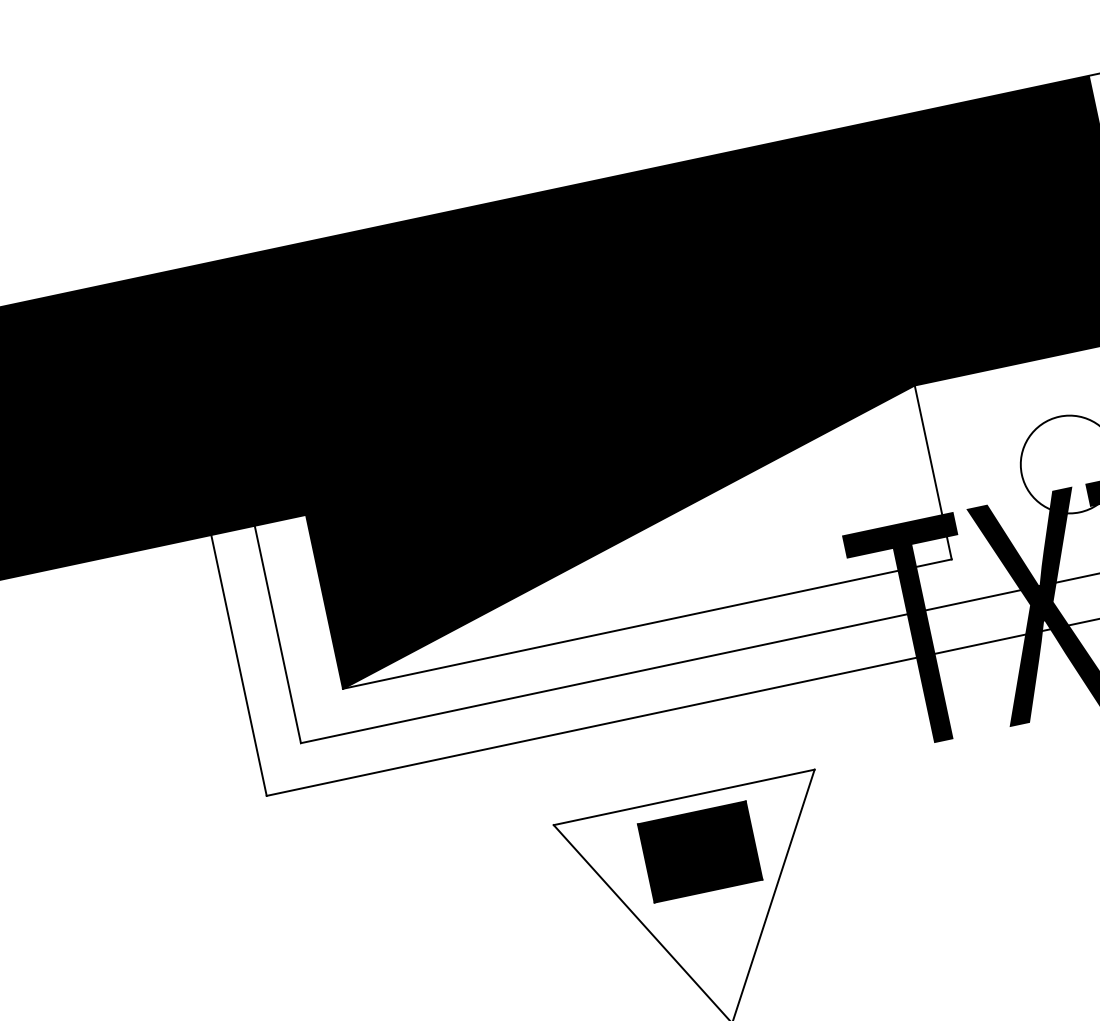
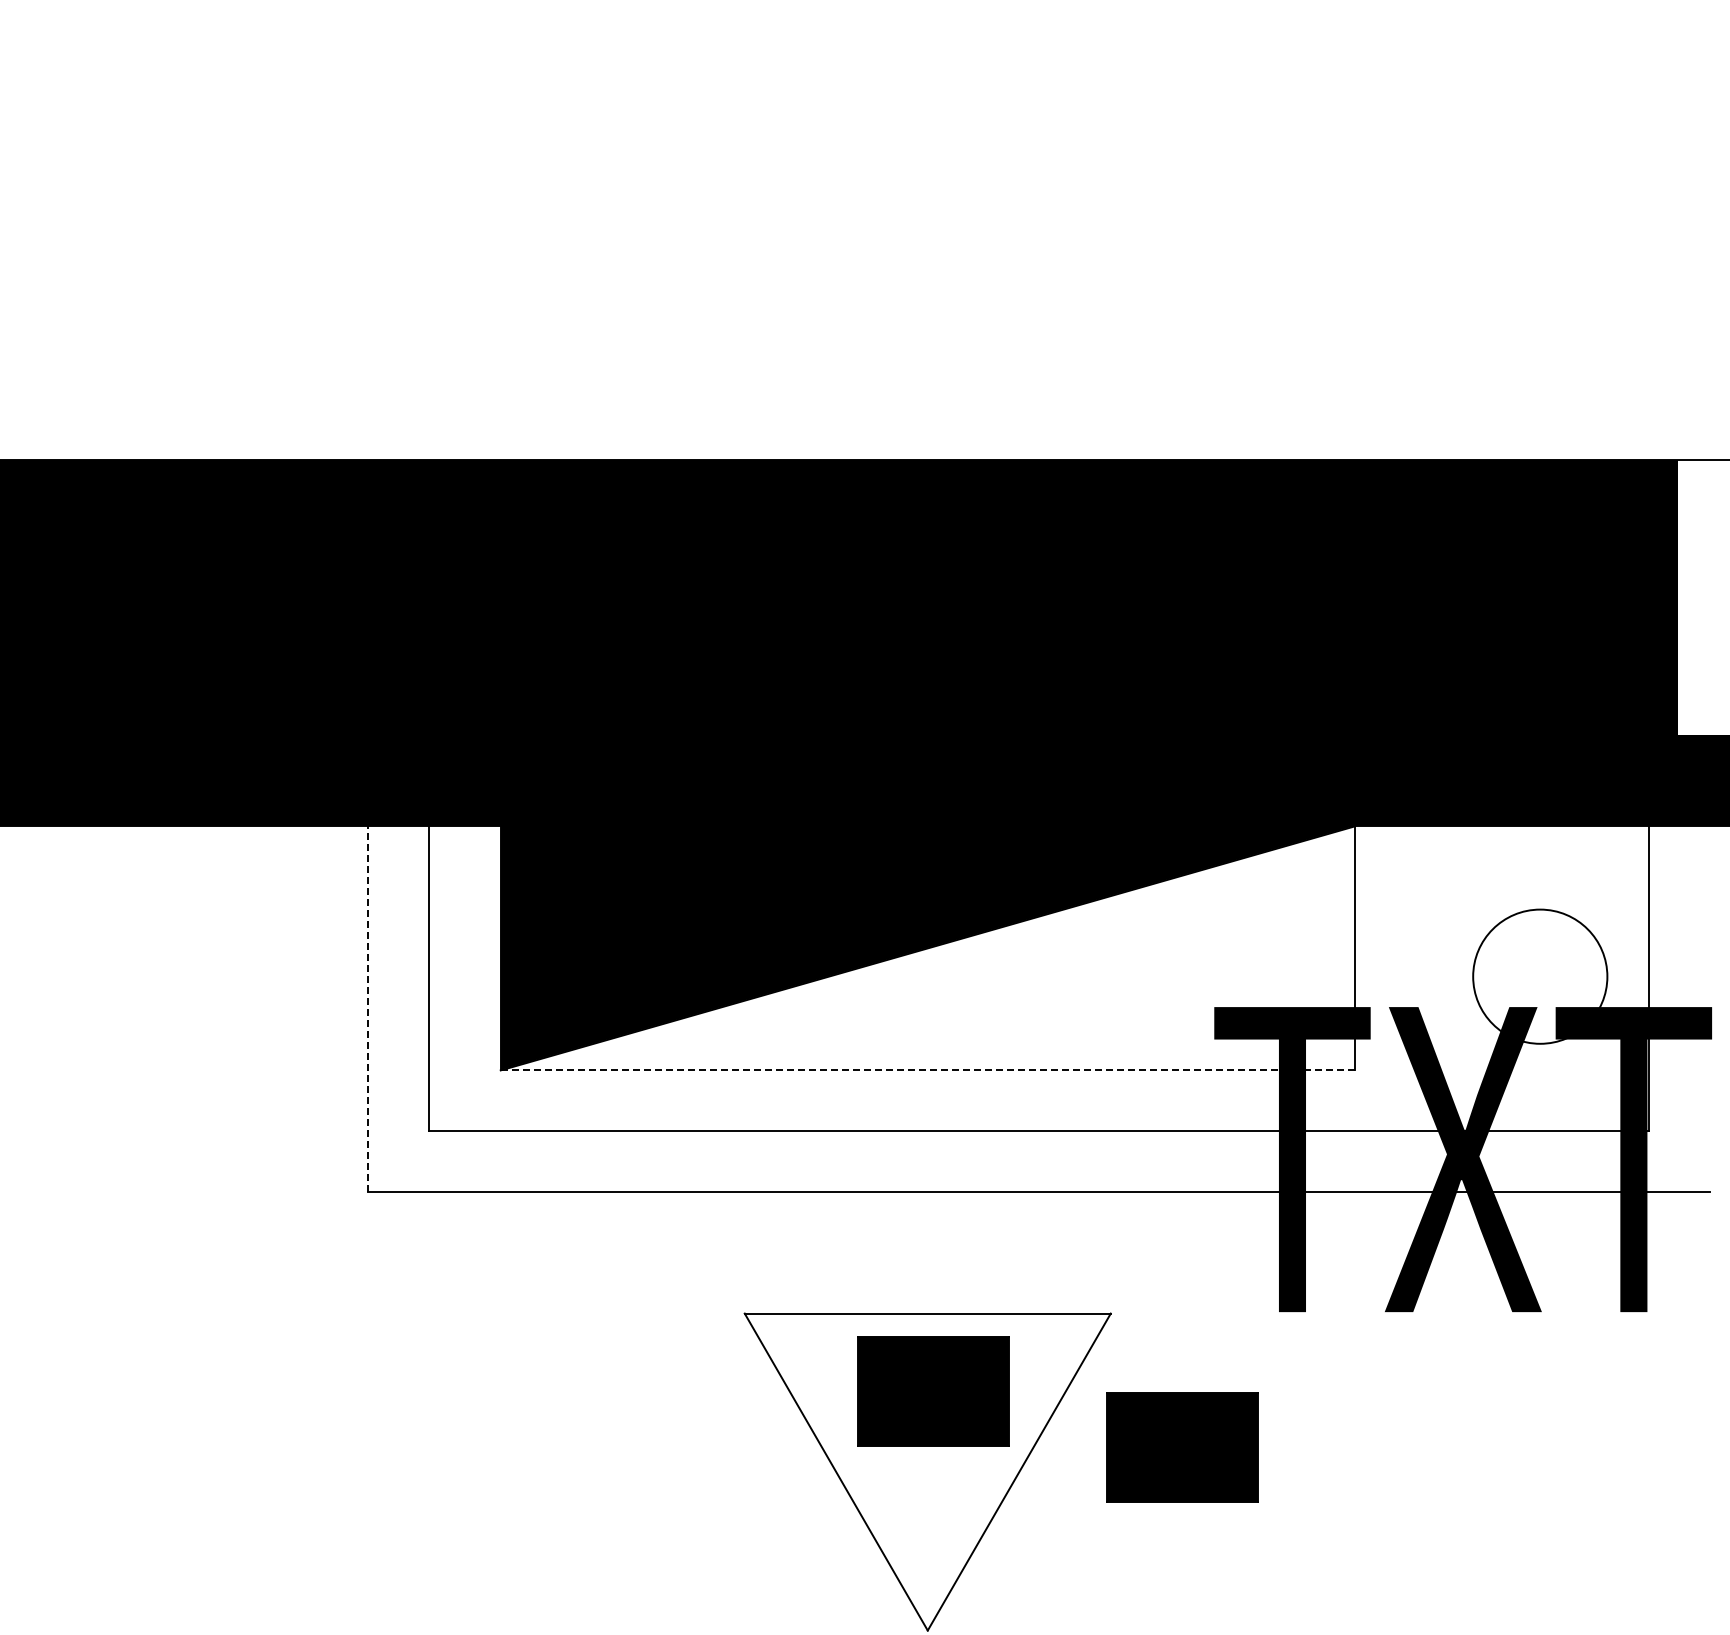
line: (647, 624) -> (927, 1070), solid -> dashed
line: (238, 664) -> (367, 1008), solid -> dashed
part: (886, 854) -> (1182, 1447), added

